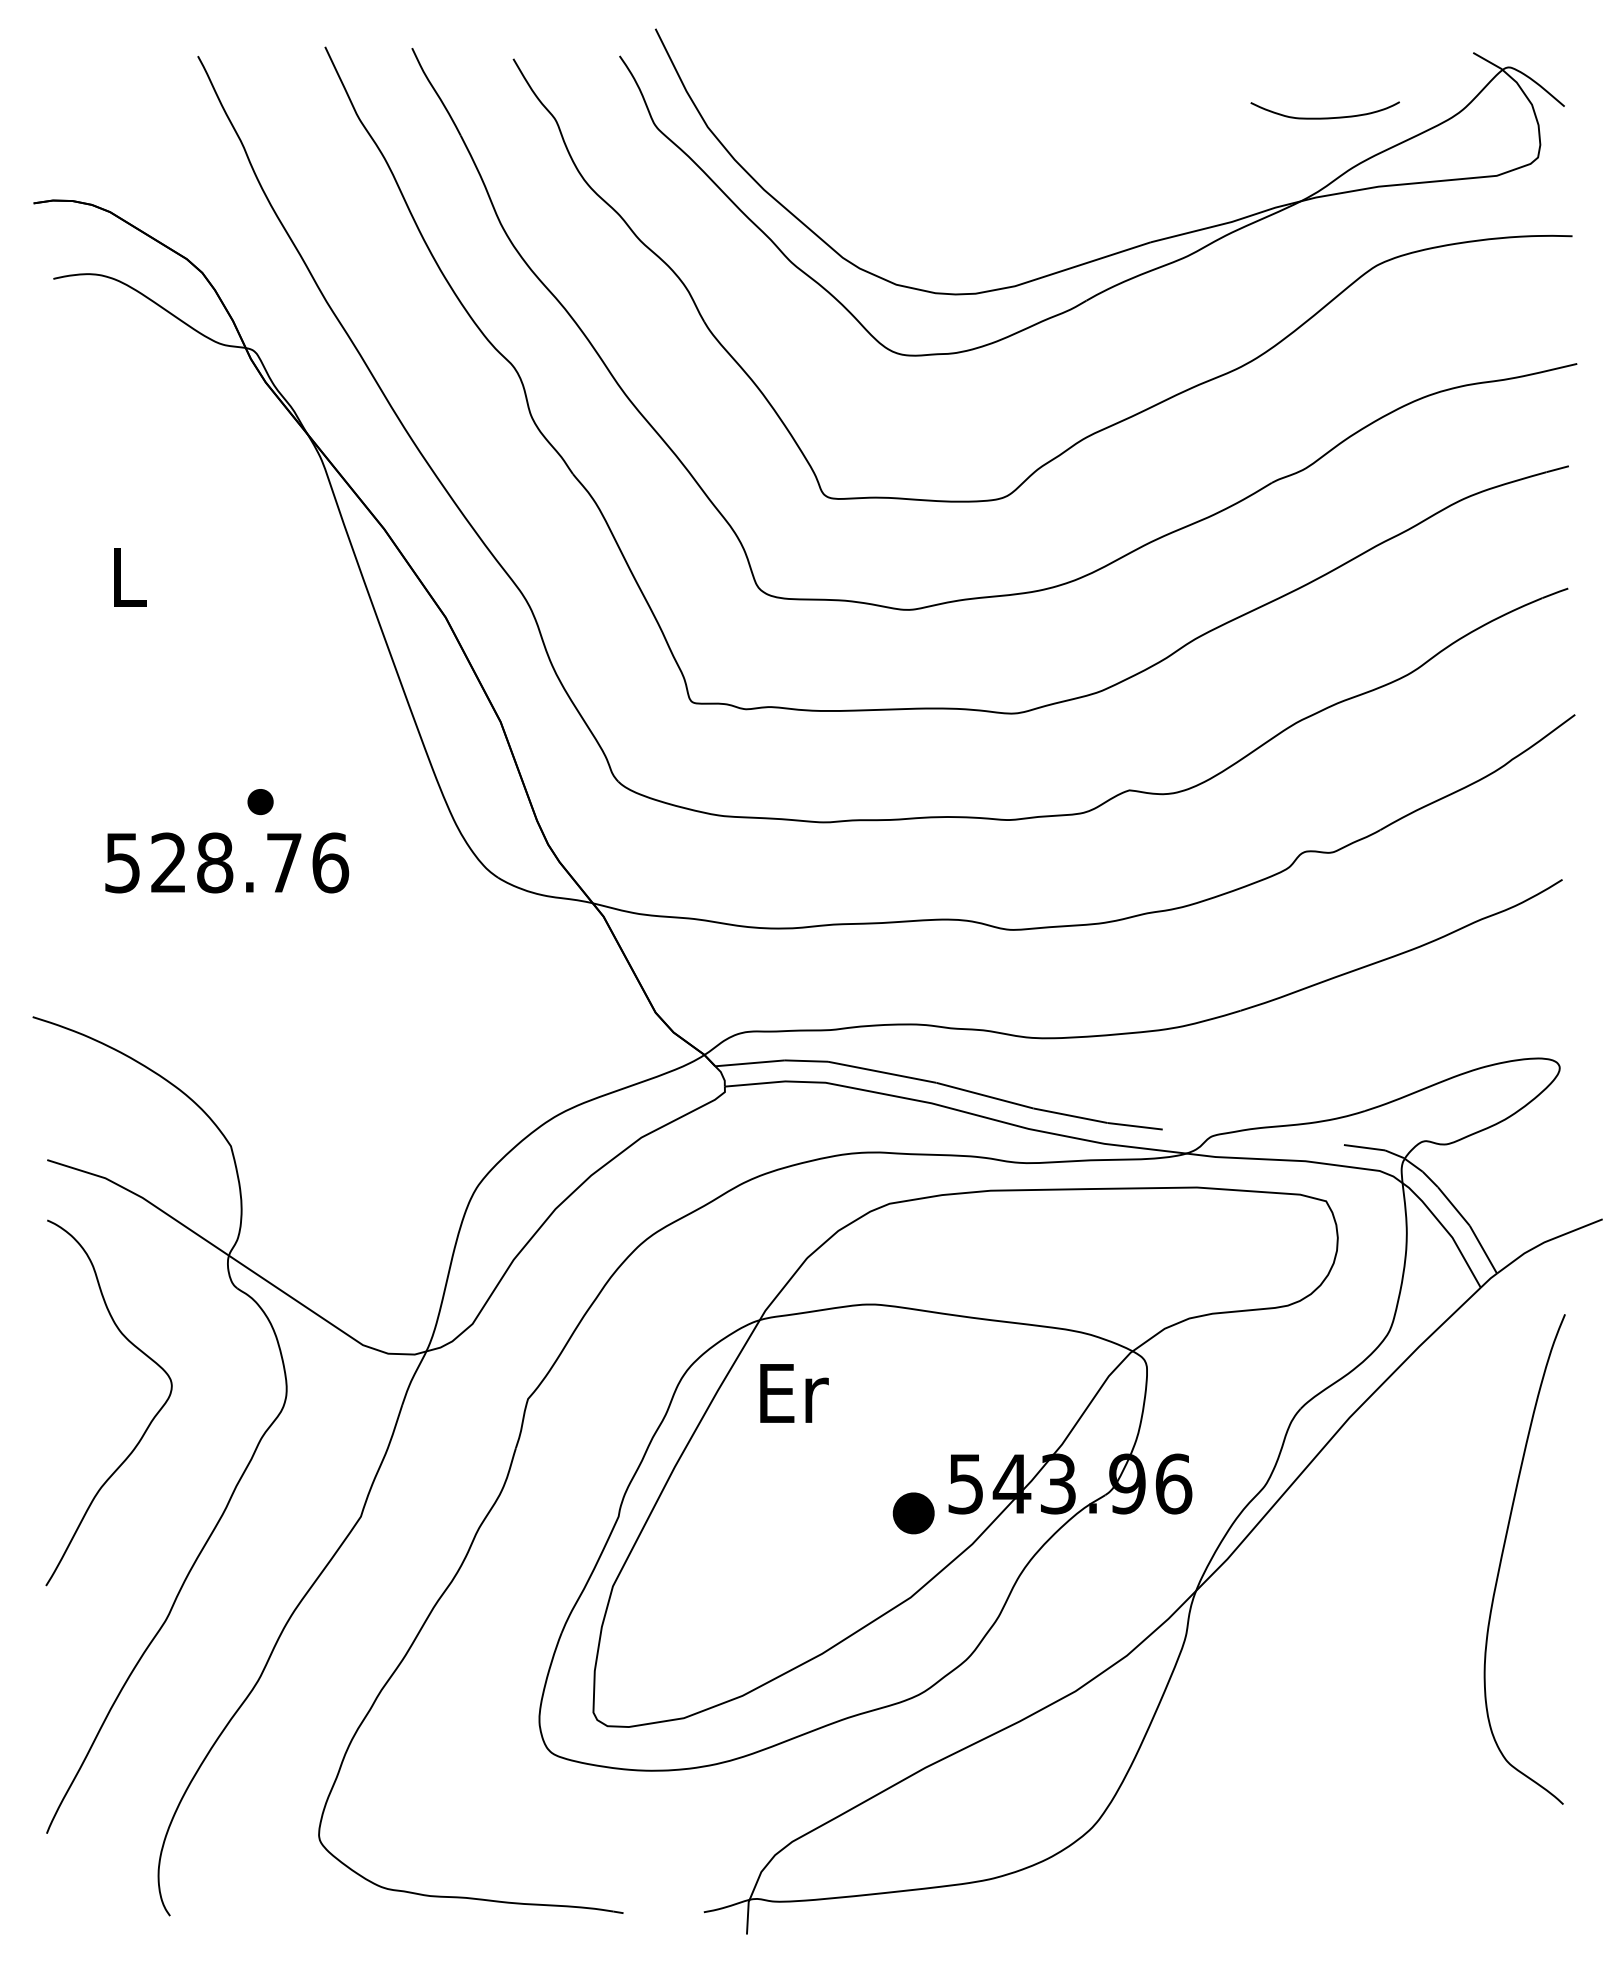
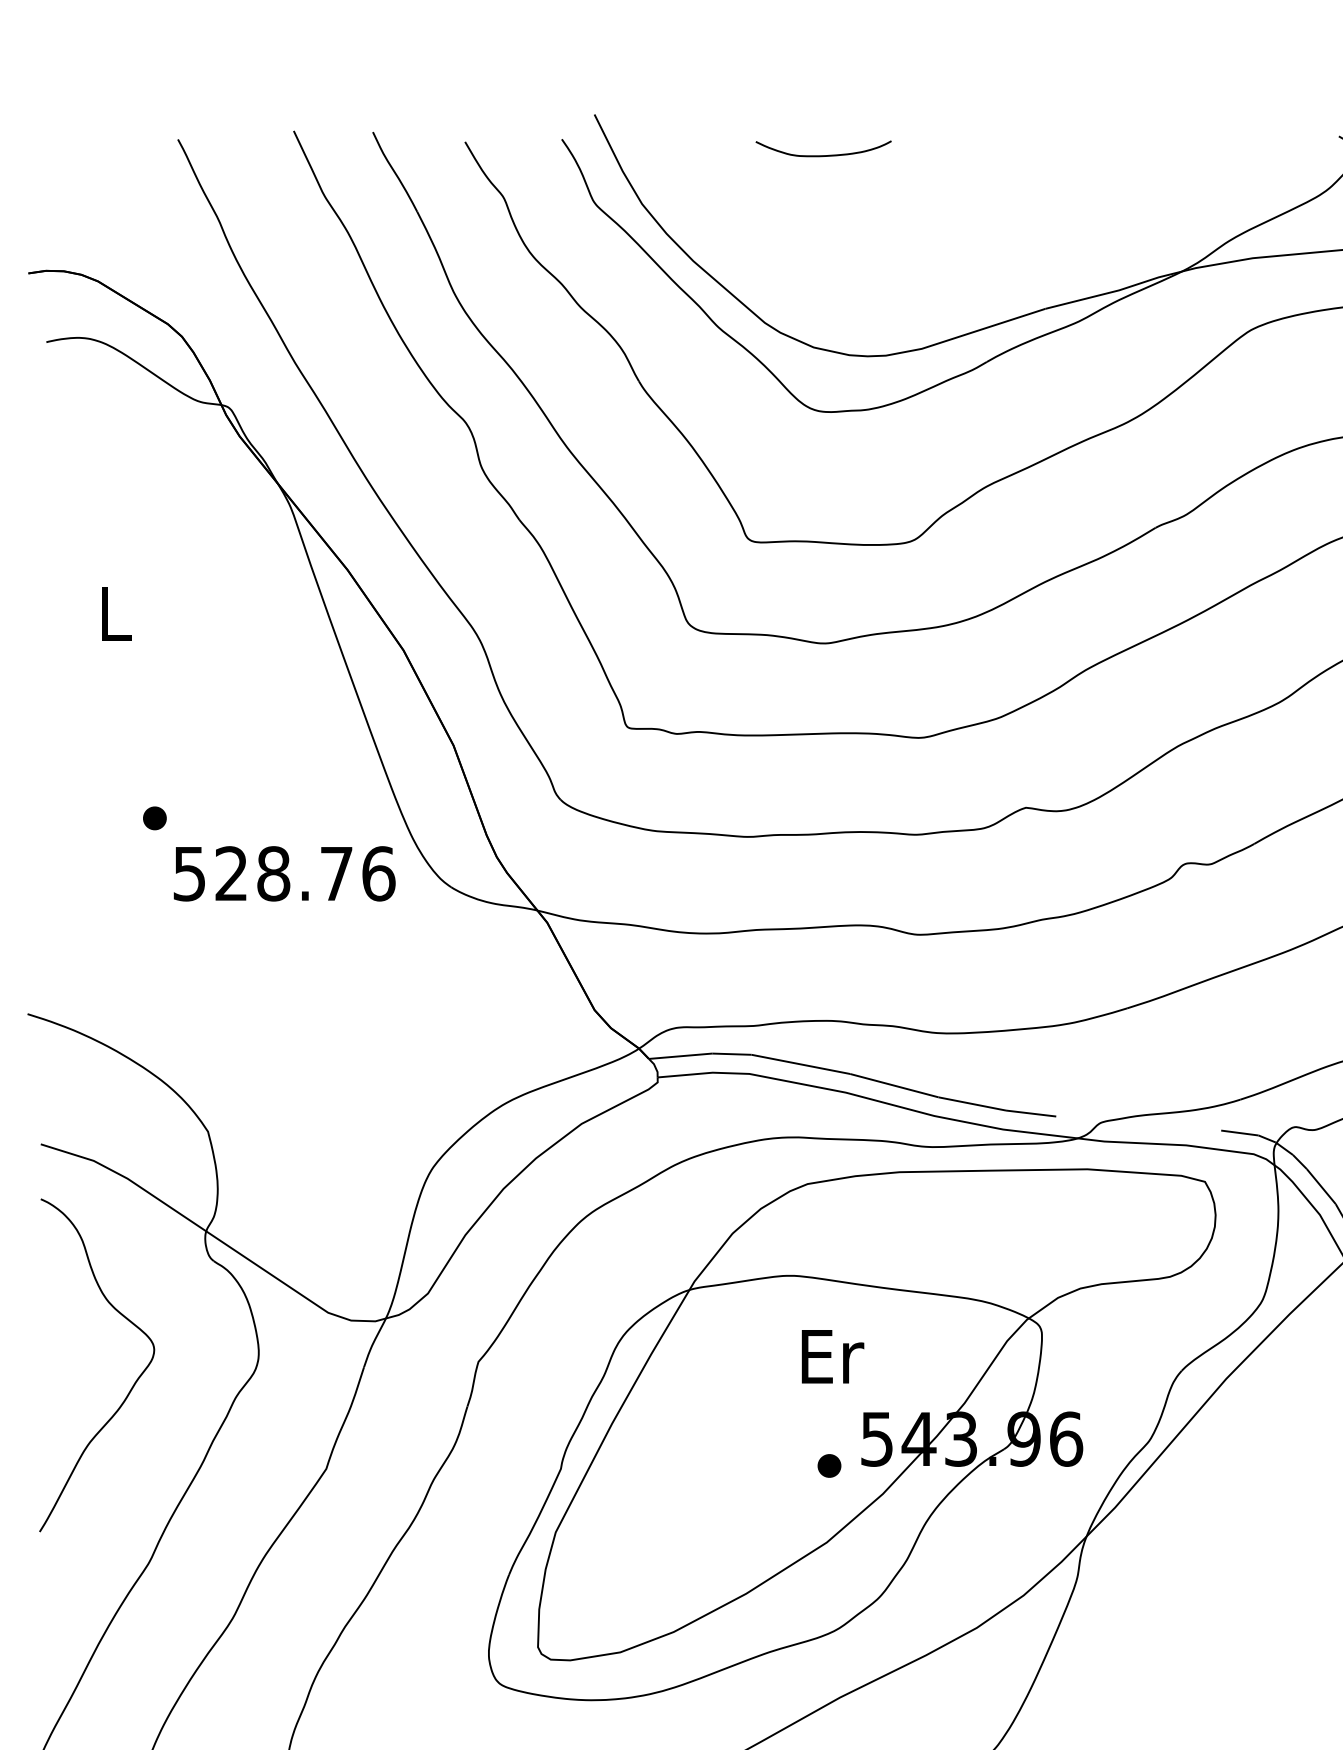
curve: (1324, 117) -> (822, 155), moved
part: (260, 802) -> (154, 818), moved
text: (227, 862) -> (285, 873), moved
text: (794, 1393) -> (833, 1356), moved
part: (913, 1513) -> (829, 1466), size x0.62

